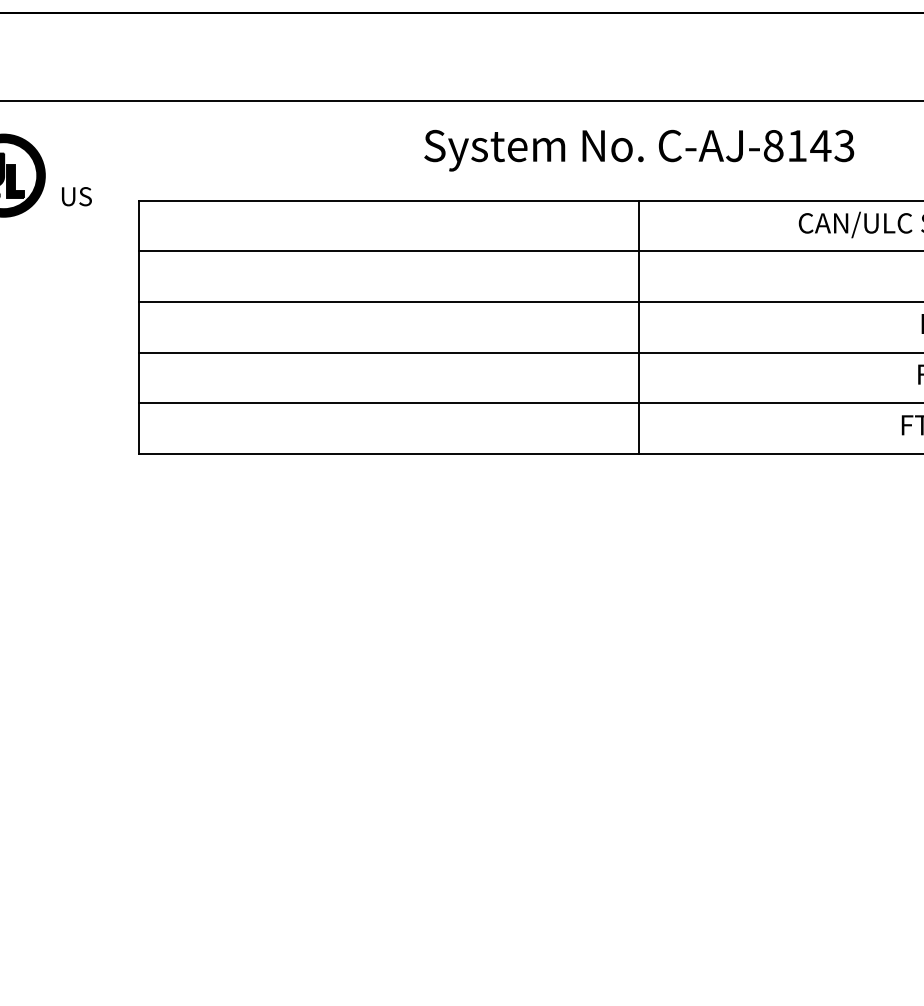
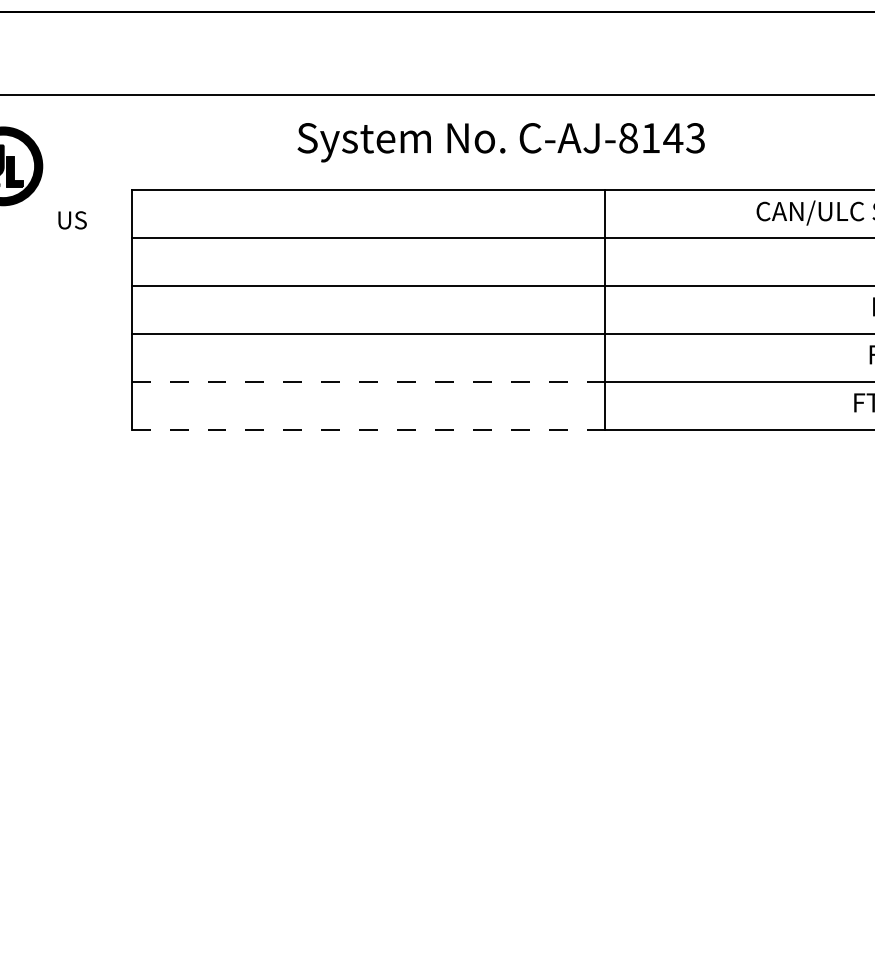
text: (639, 150) -> (501, 142), moved
text: (76, 196) -> (72, 220), moved
line: (389, 403) -> (368, 382), solid -> dashed
line: (389, 453) -> (368, 429), solid -> dashed

